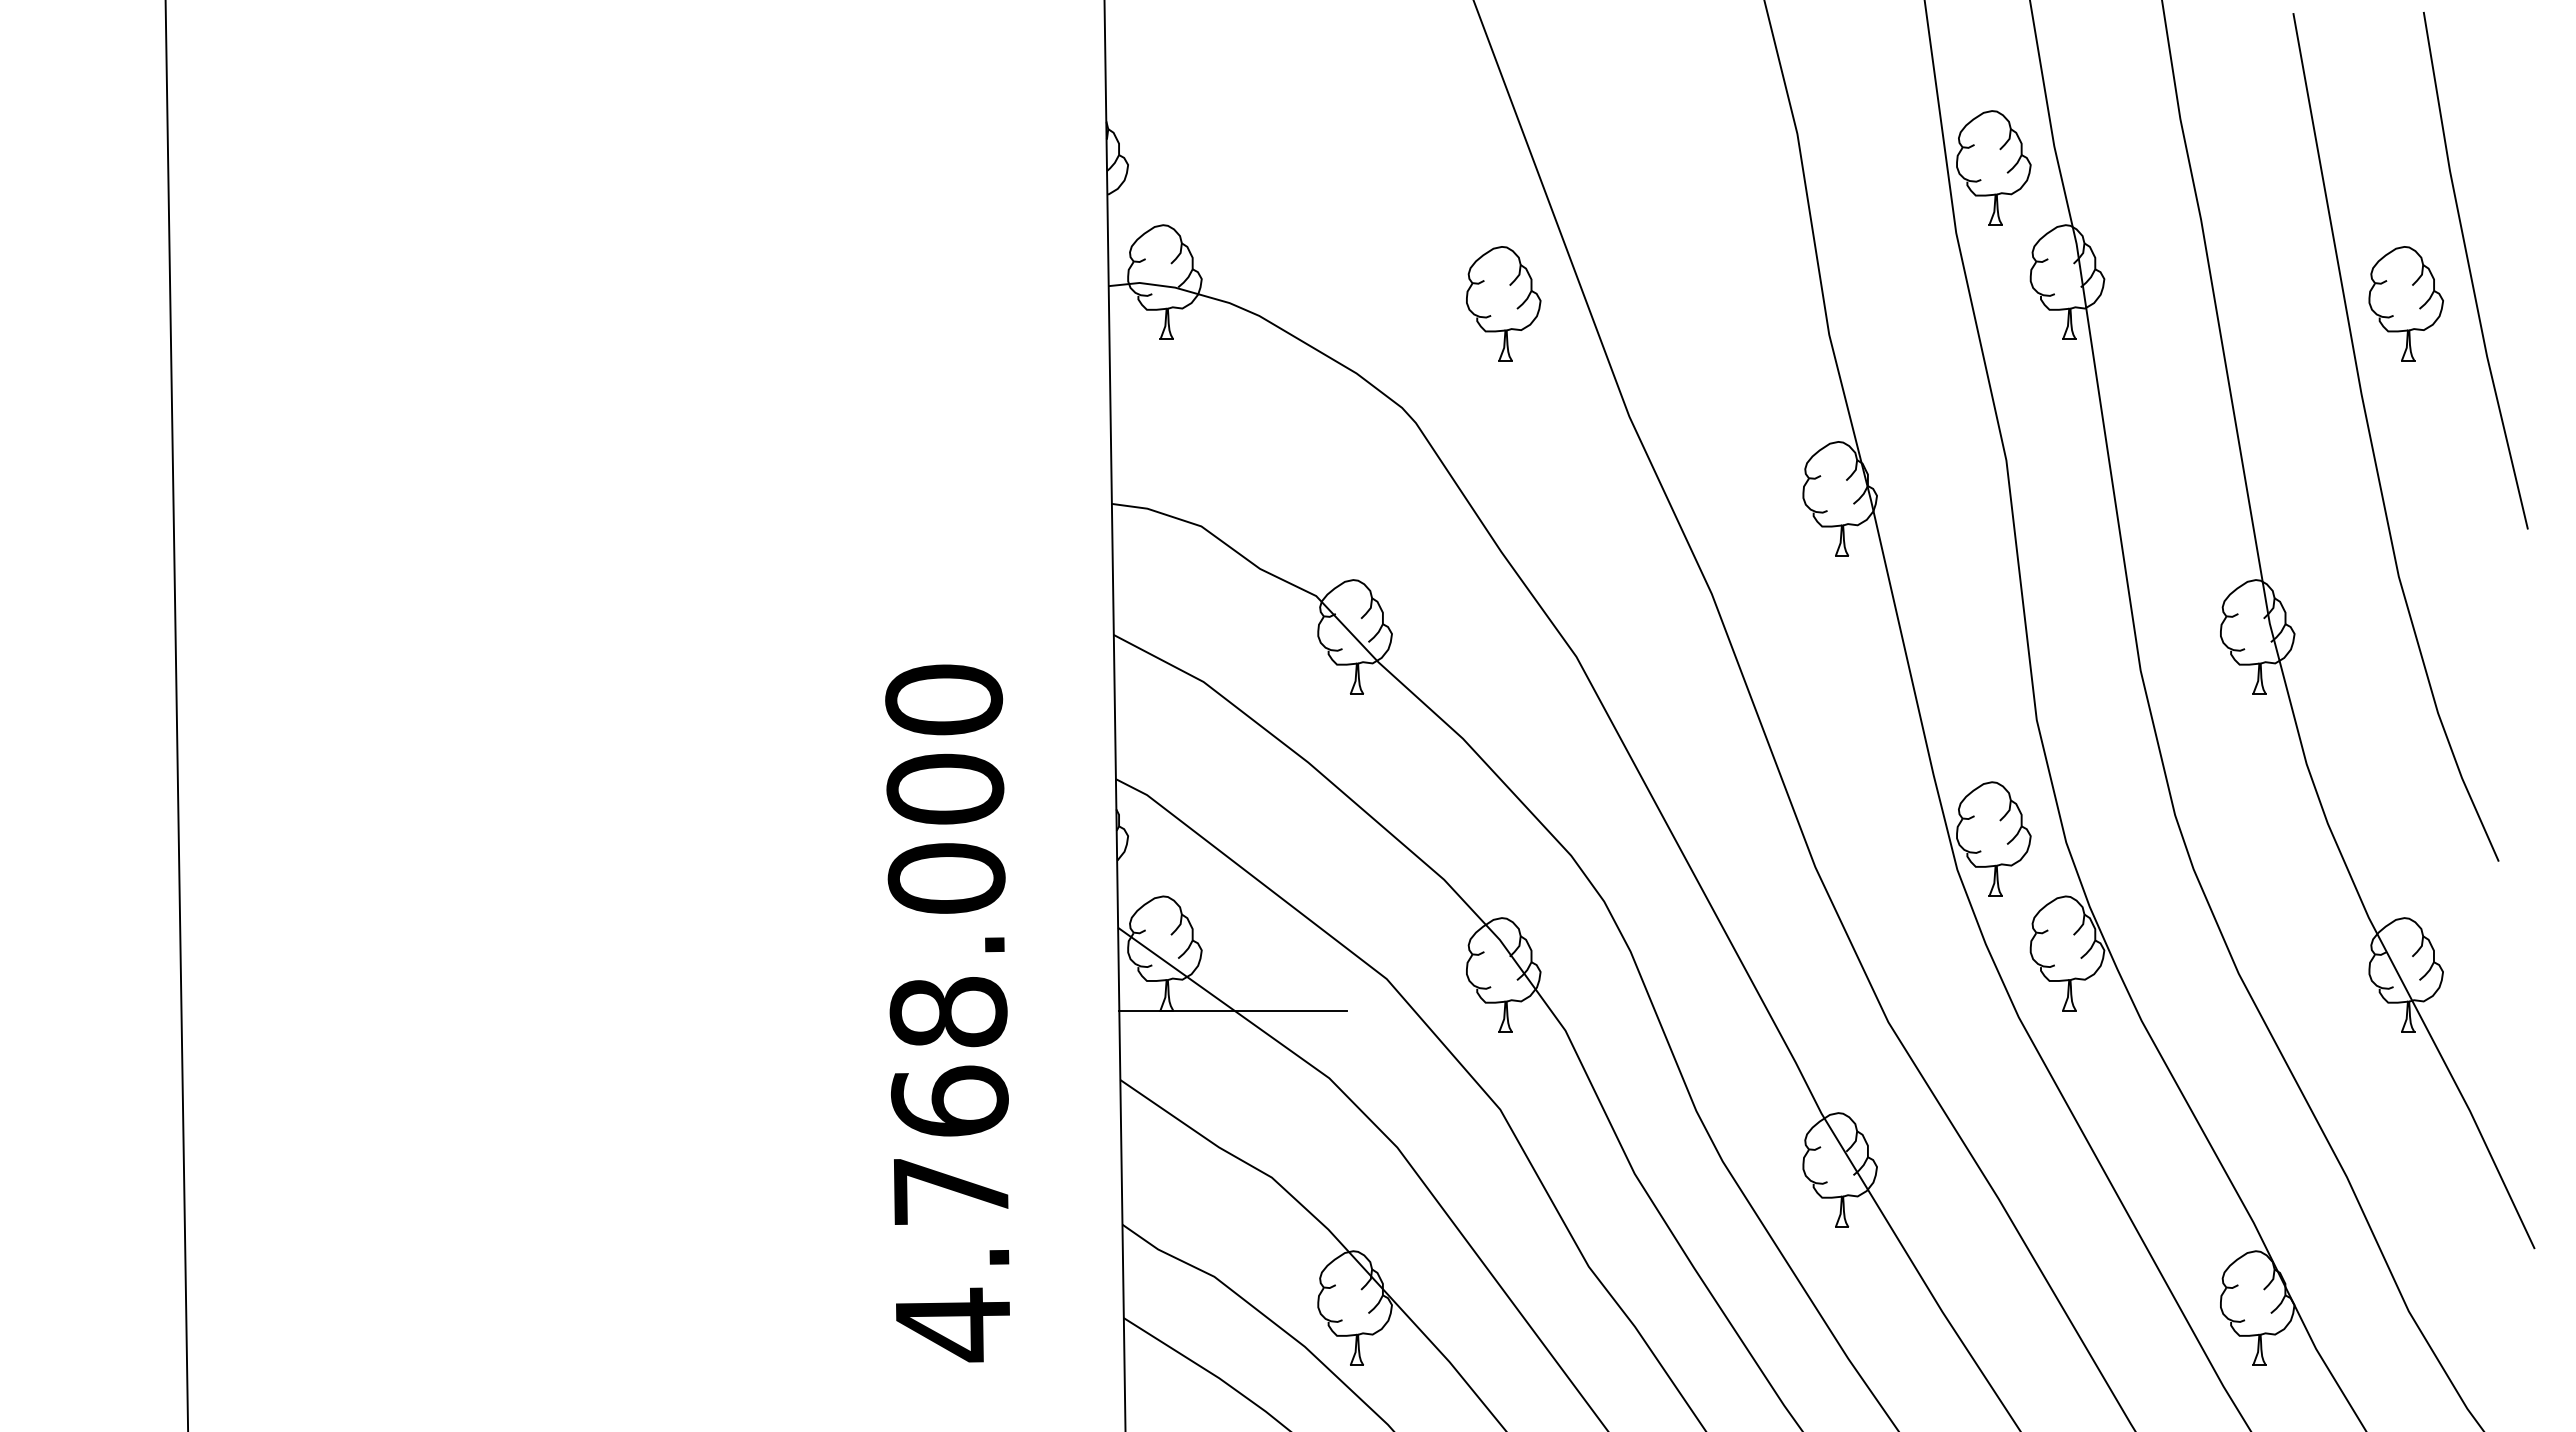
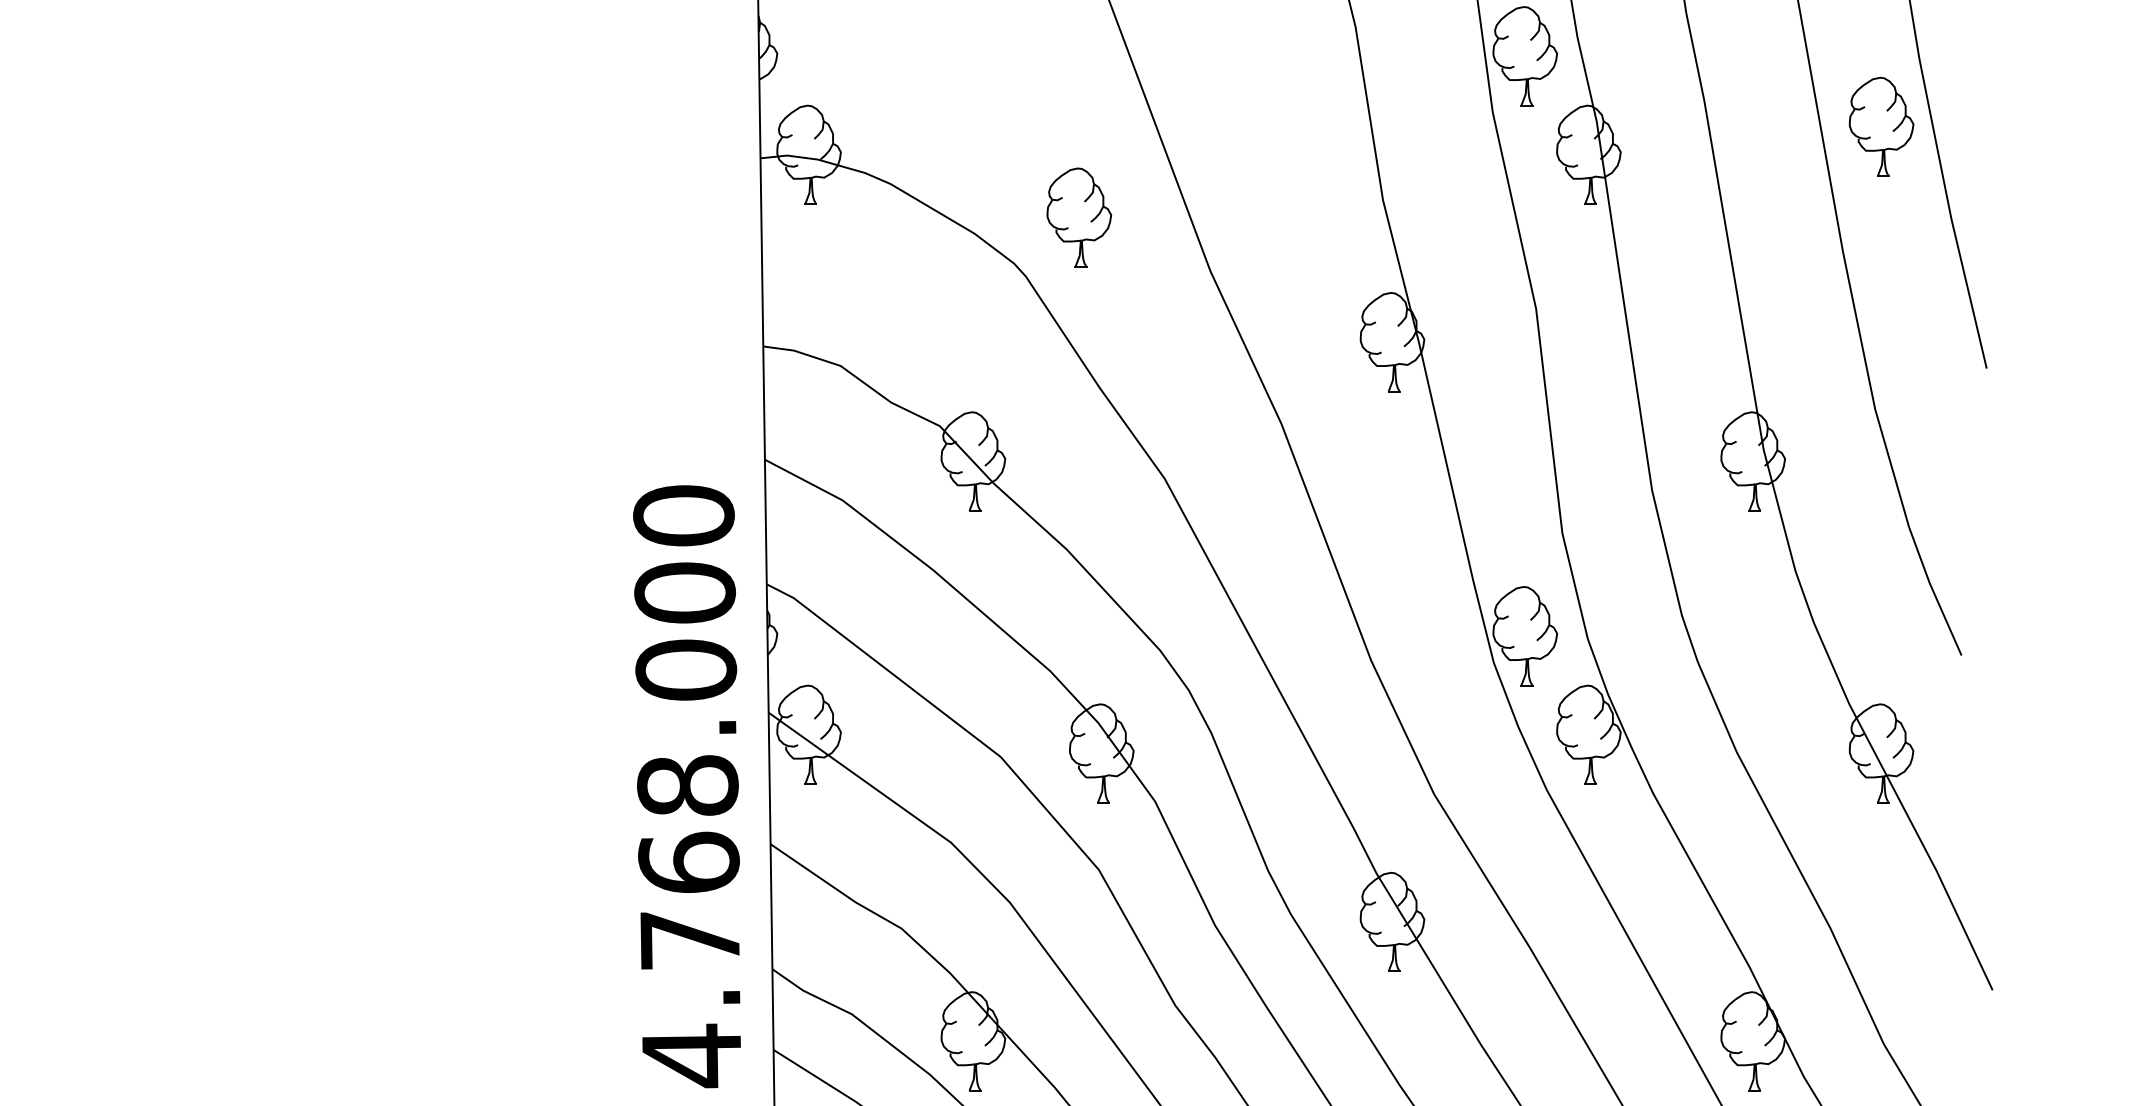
part: (1503, 303) -> (1079, 217), moved
part: (2405, 303) -> (1880, 126), moved
line: (1232, 1011) -> (867, 785), removed
text: (947, 1013) -> (686, 786), moved

